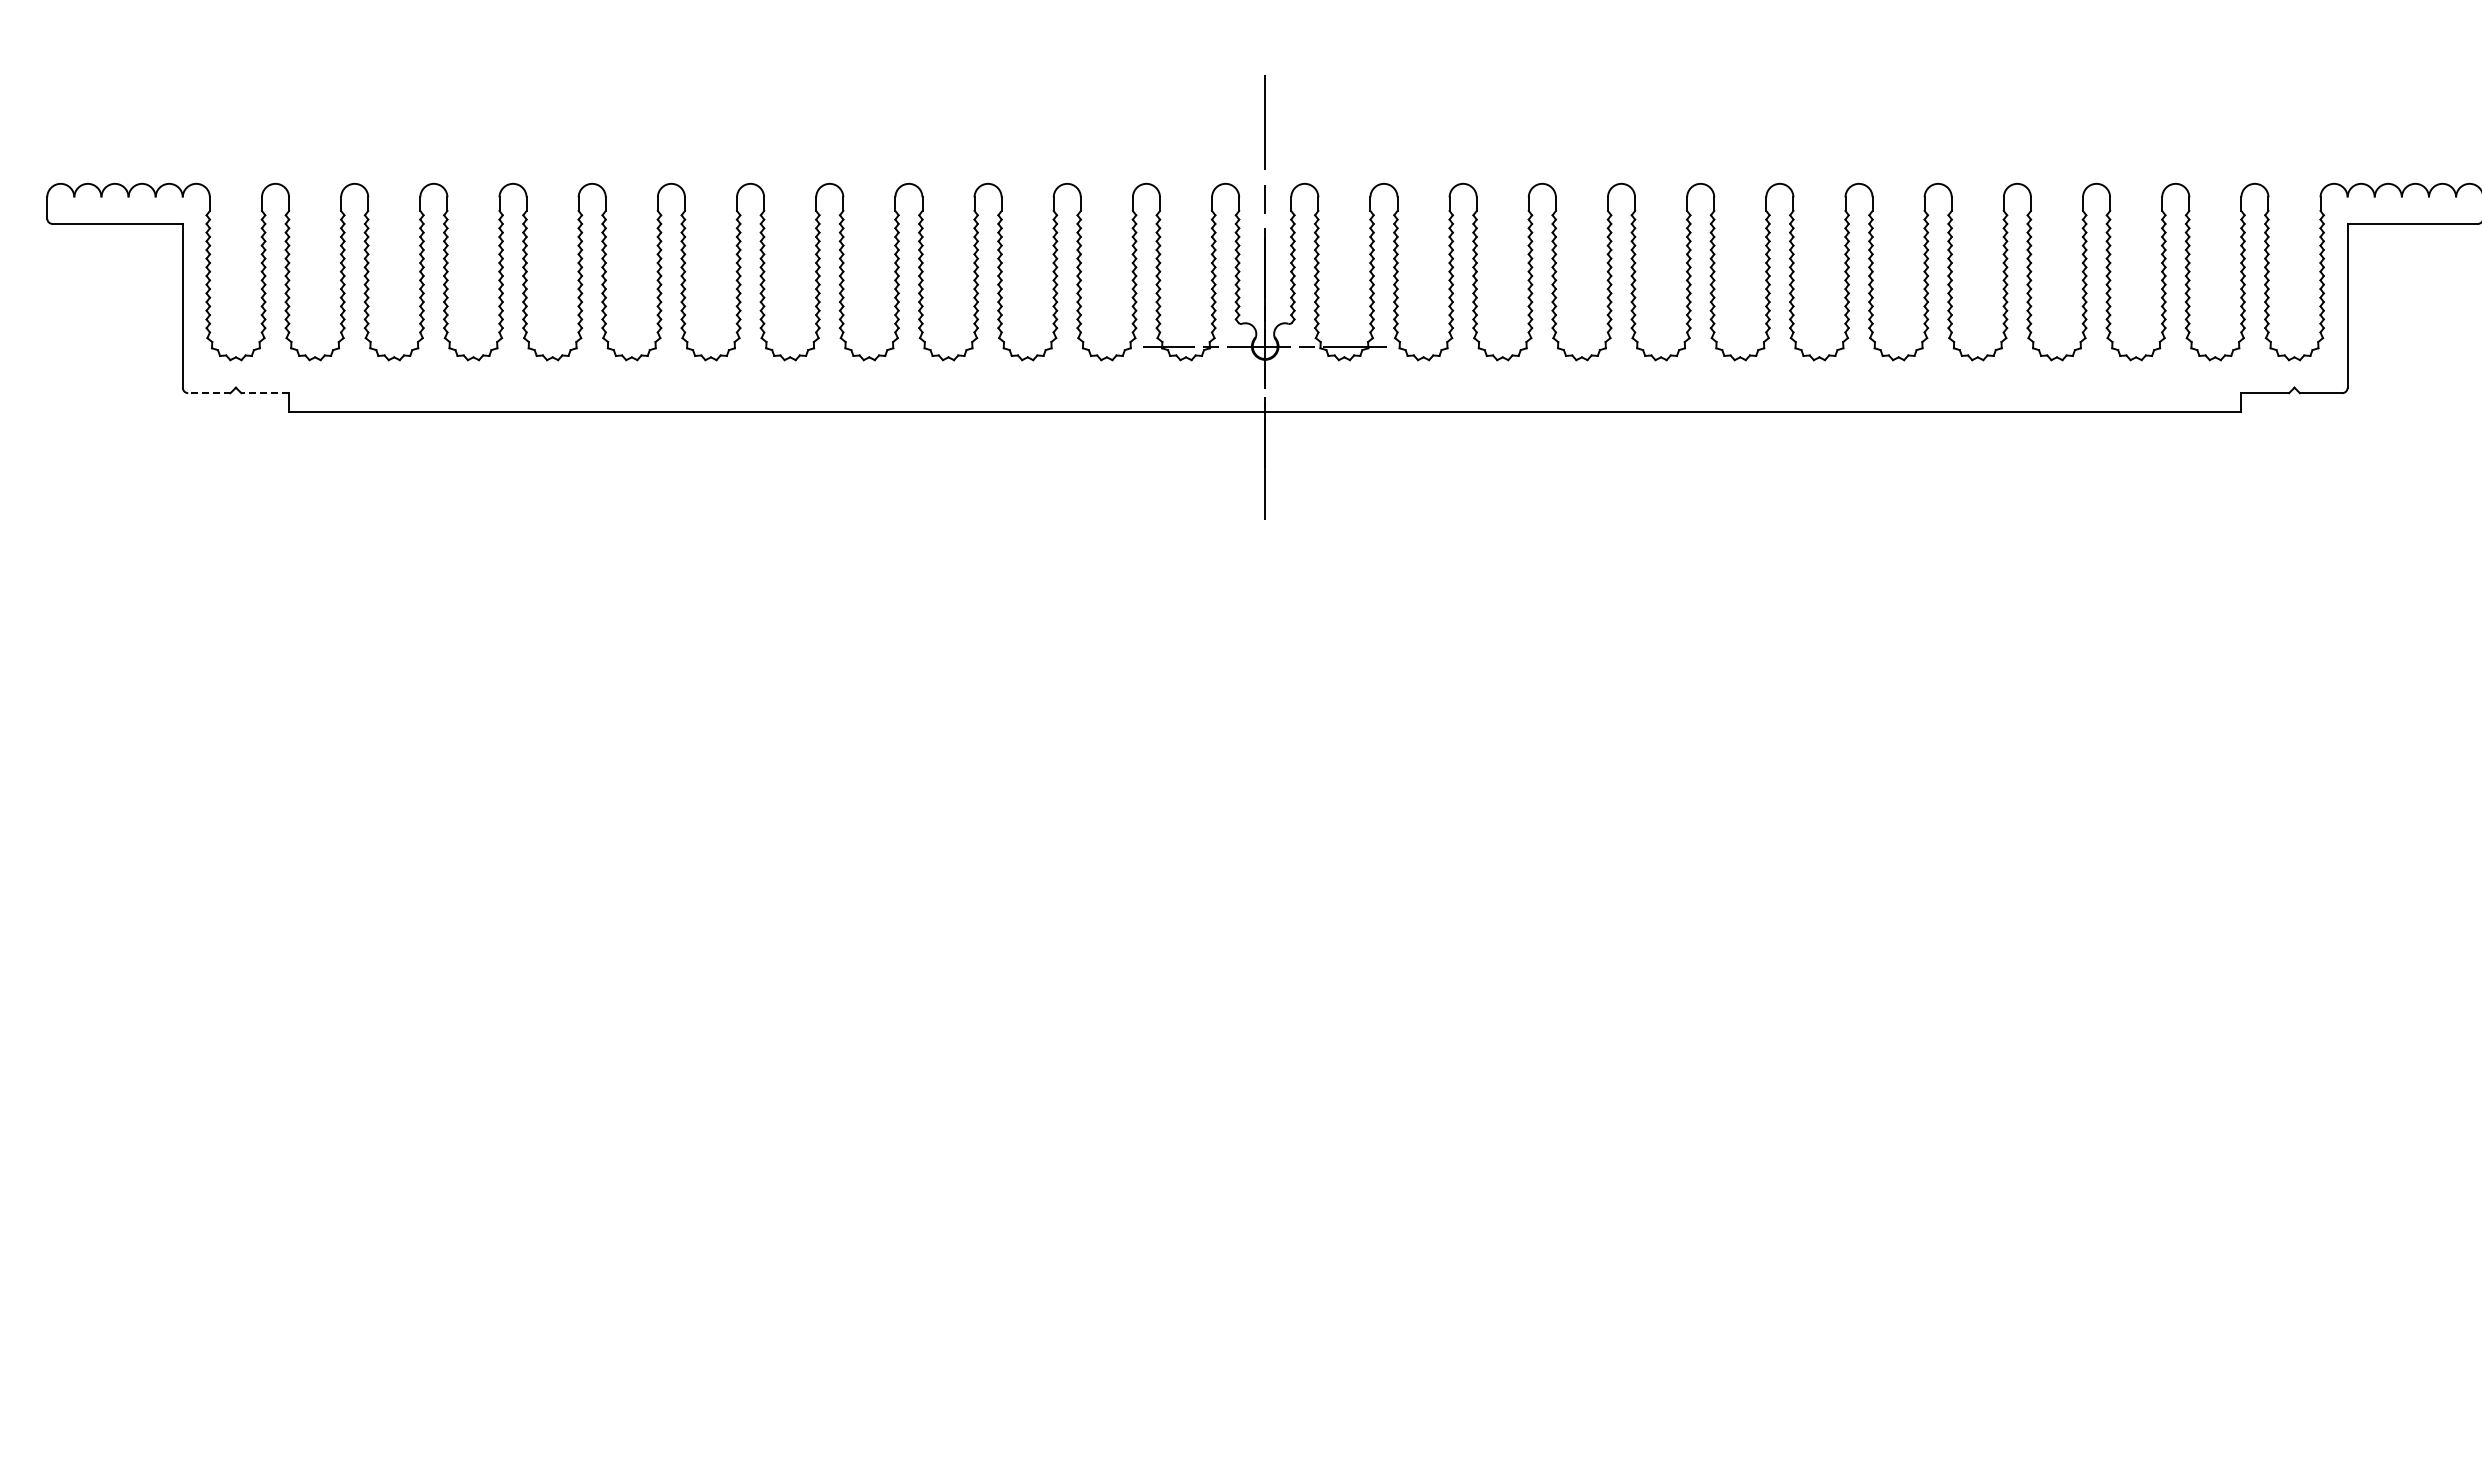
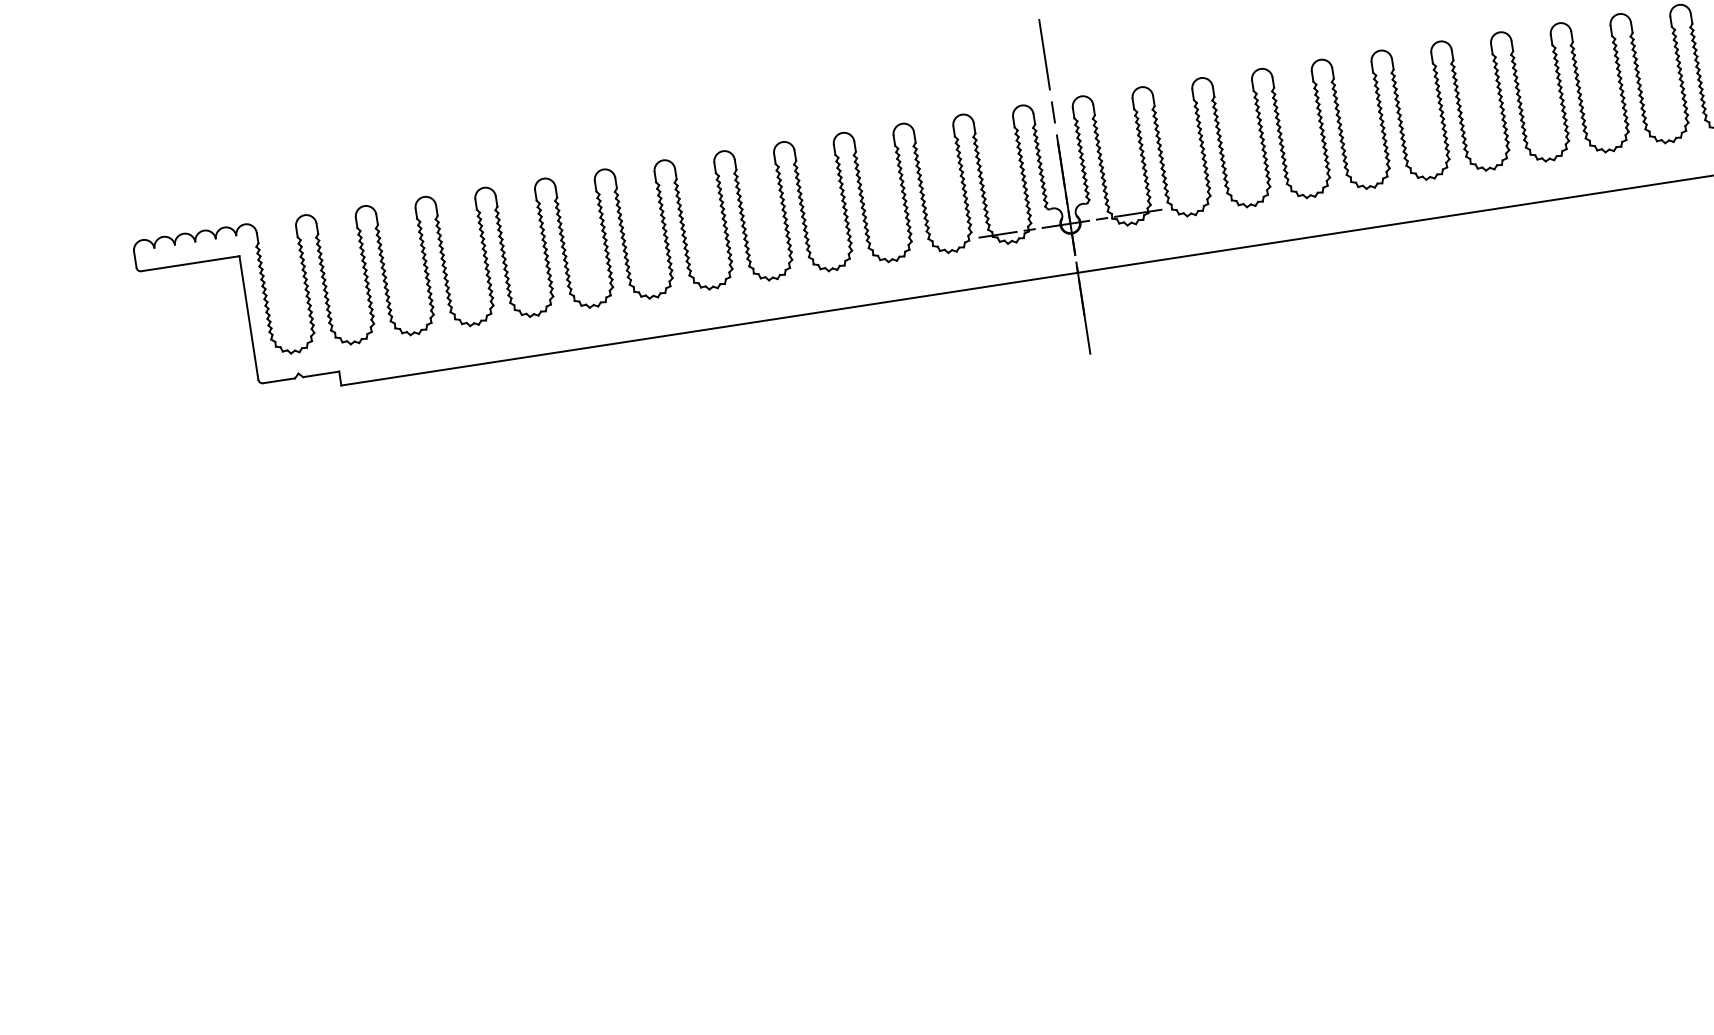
line: (208, 393) -> (278, 381), dashed -> solid
line: (265, 393) -> (321, 374), dashed -> solid

